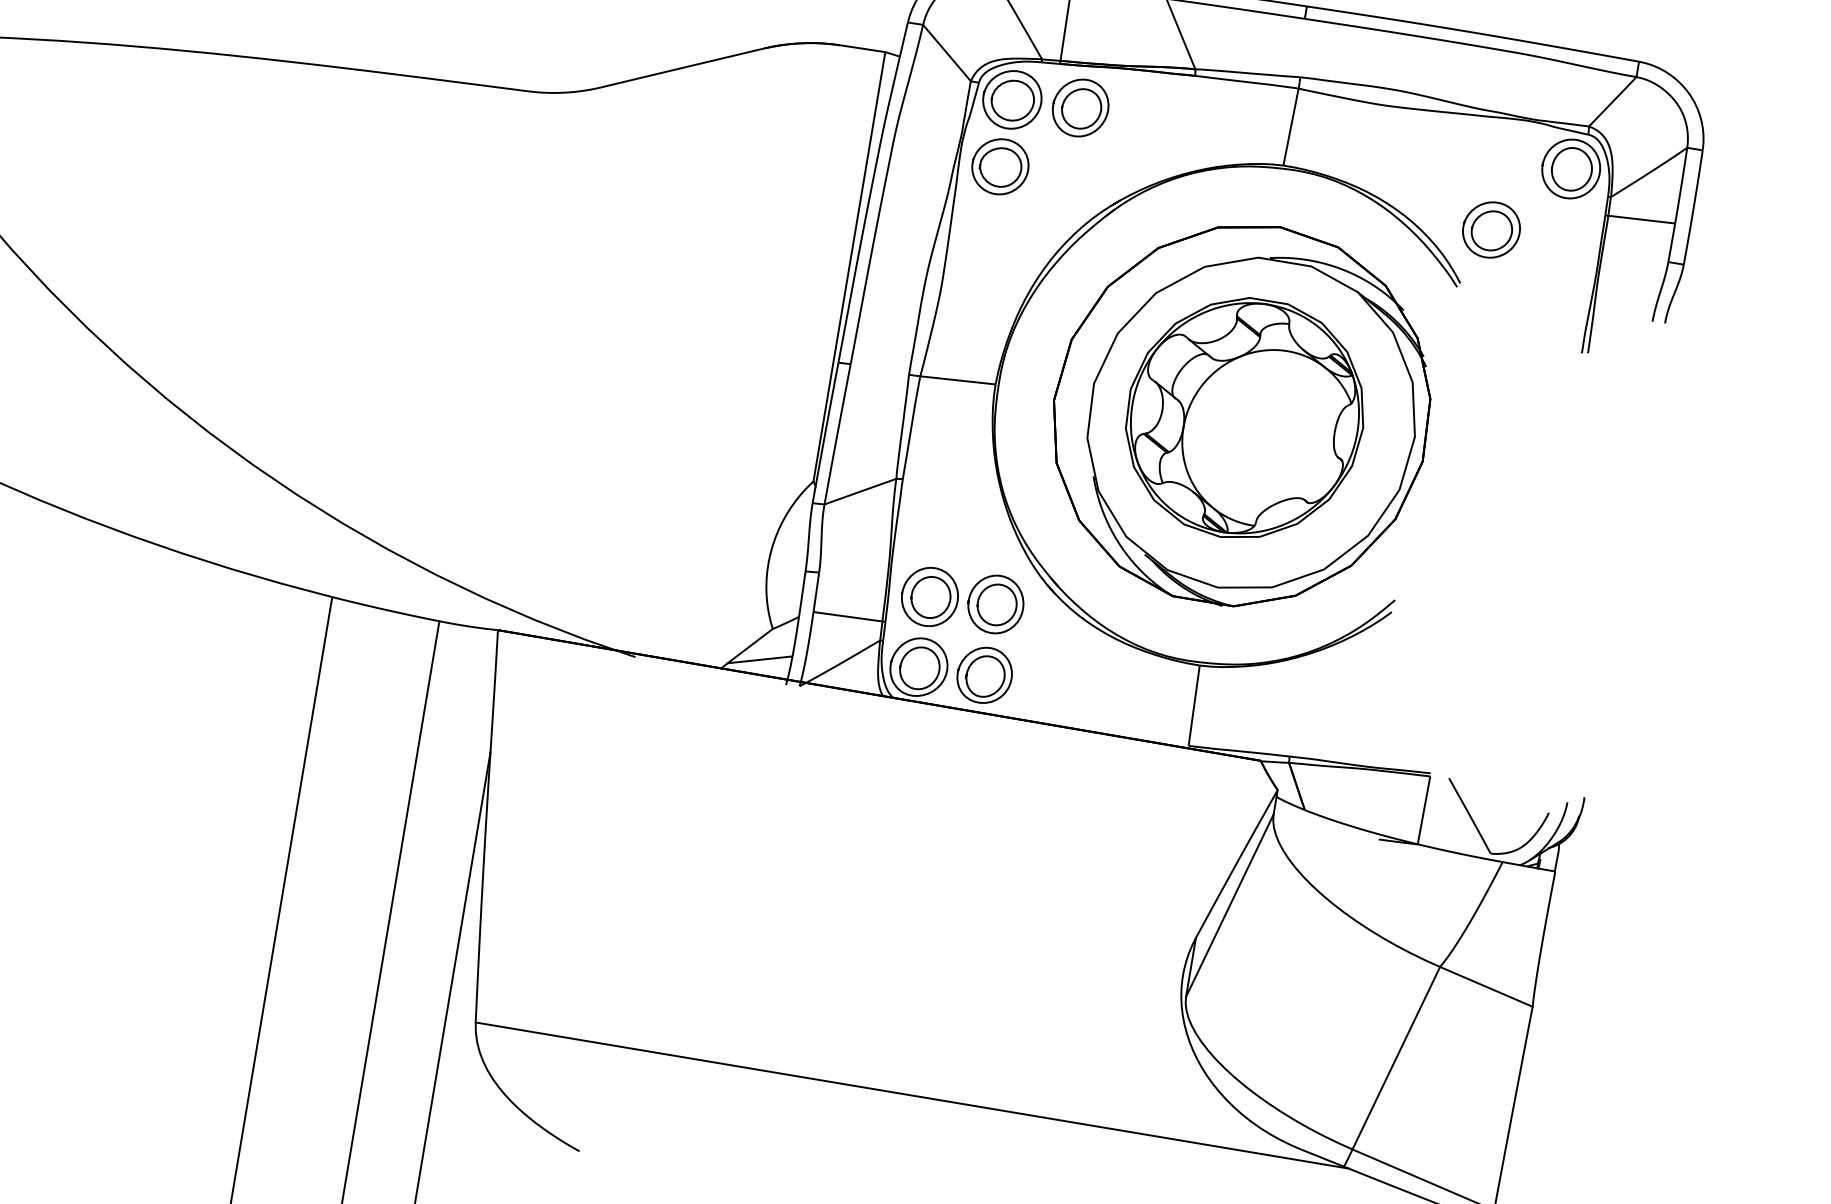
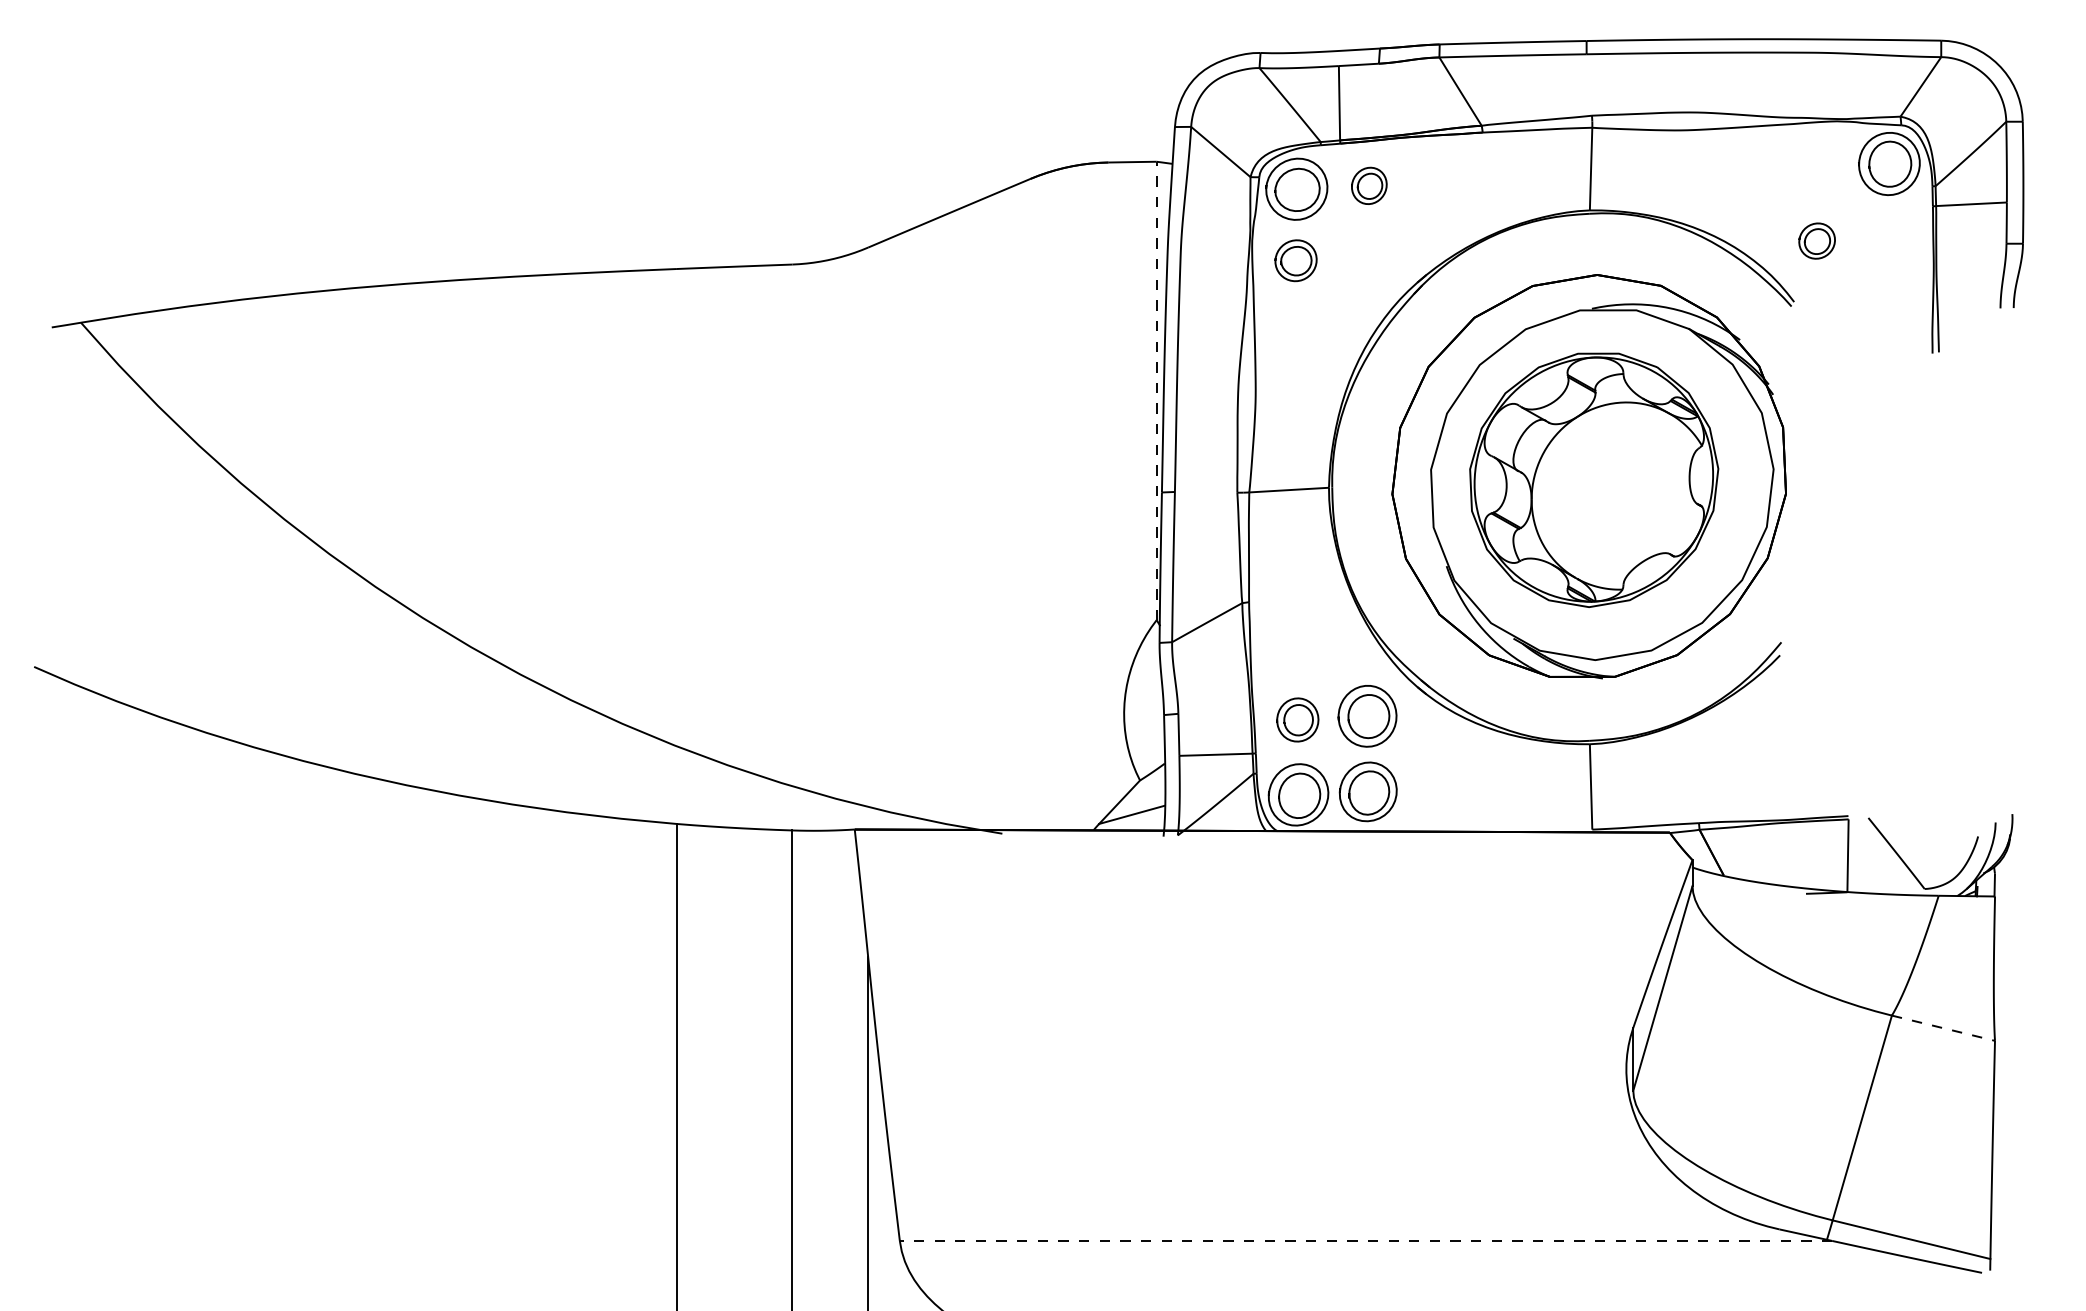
part: (1080, 107) -> (1369, 185), size x0.6
part: (999, 166) -> (1295, 260), size x0.7
part: (1490, 229) -> (1816, 240), size x0.6
line: (849, 266) -> (1156, 390), solid -> dashed
part: (929, 596) -> (1297, 719), size x0.7
line: (1486, 987) -> (1943, 1028), solid -> dashed
line: (911, 1095) -> (1365, 1240), solid -> dashed

